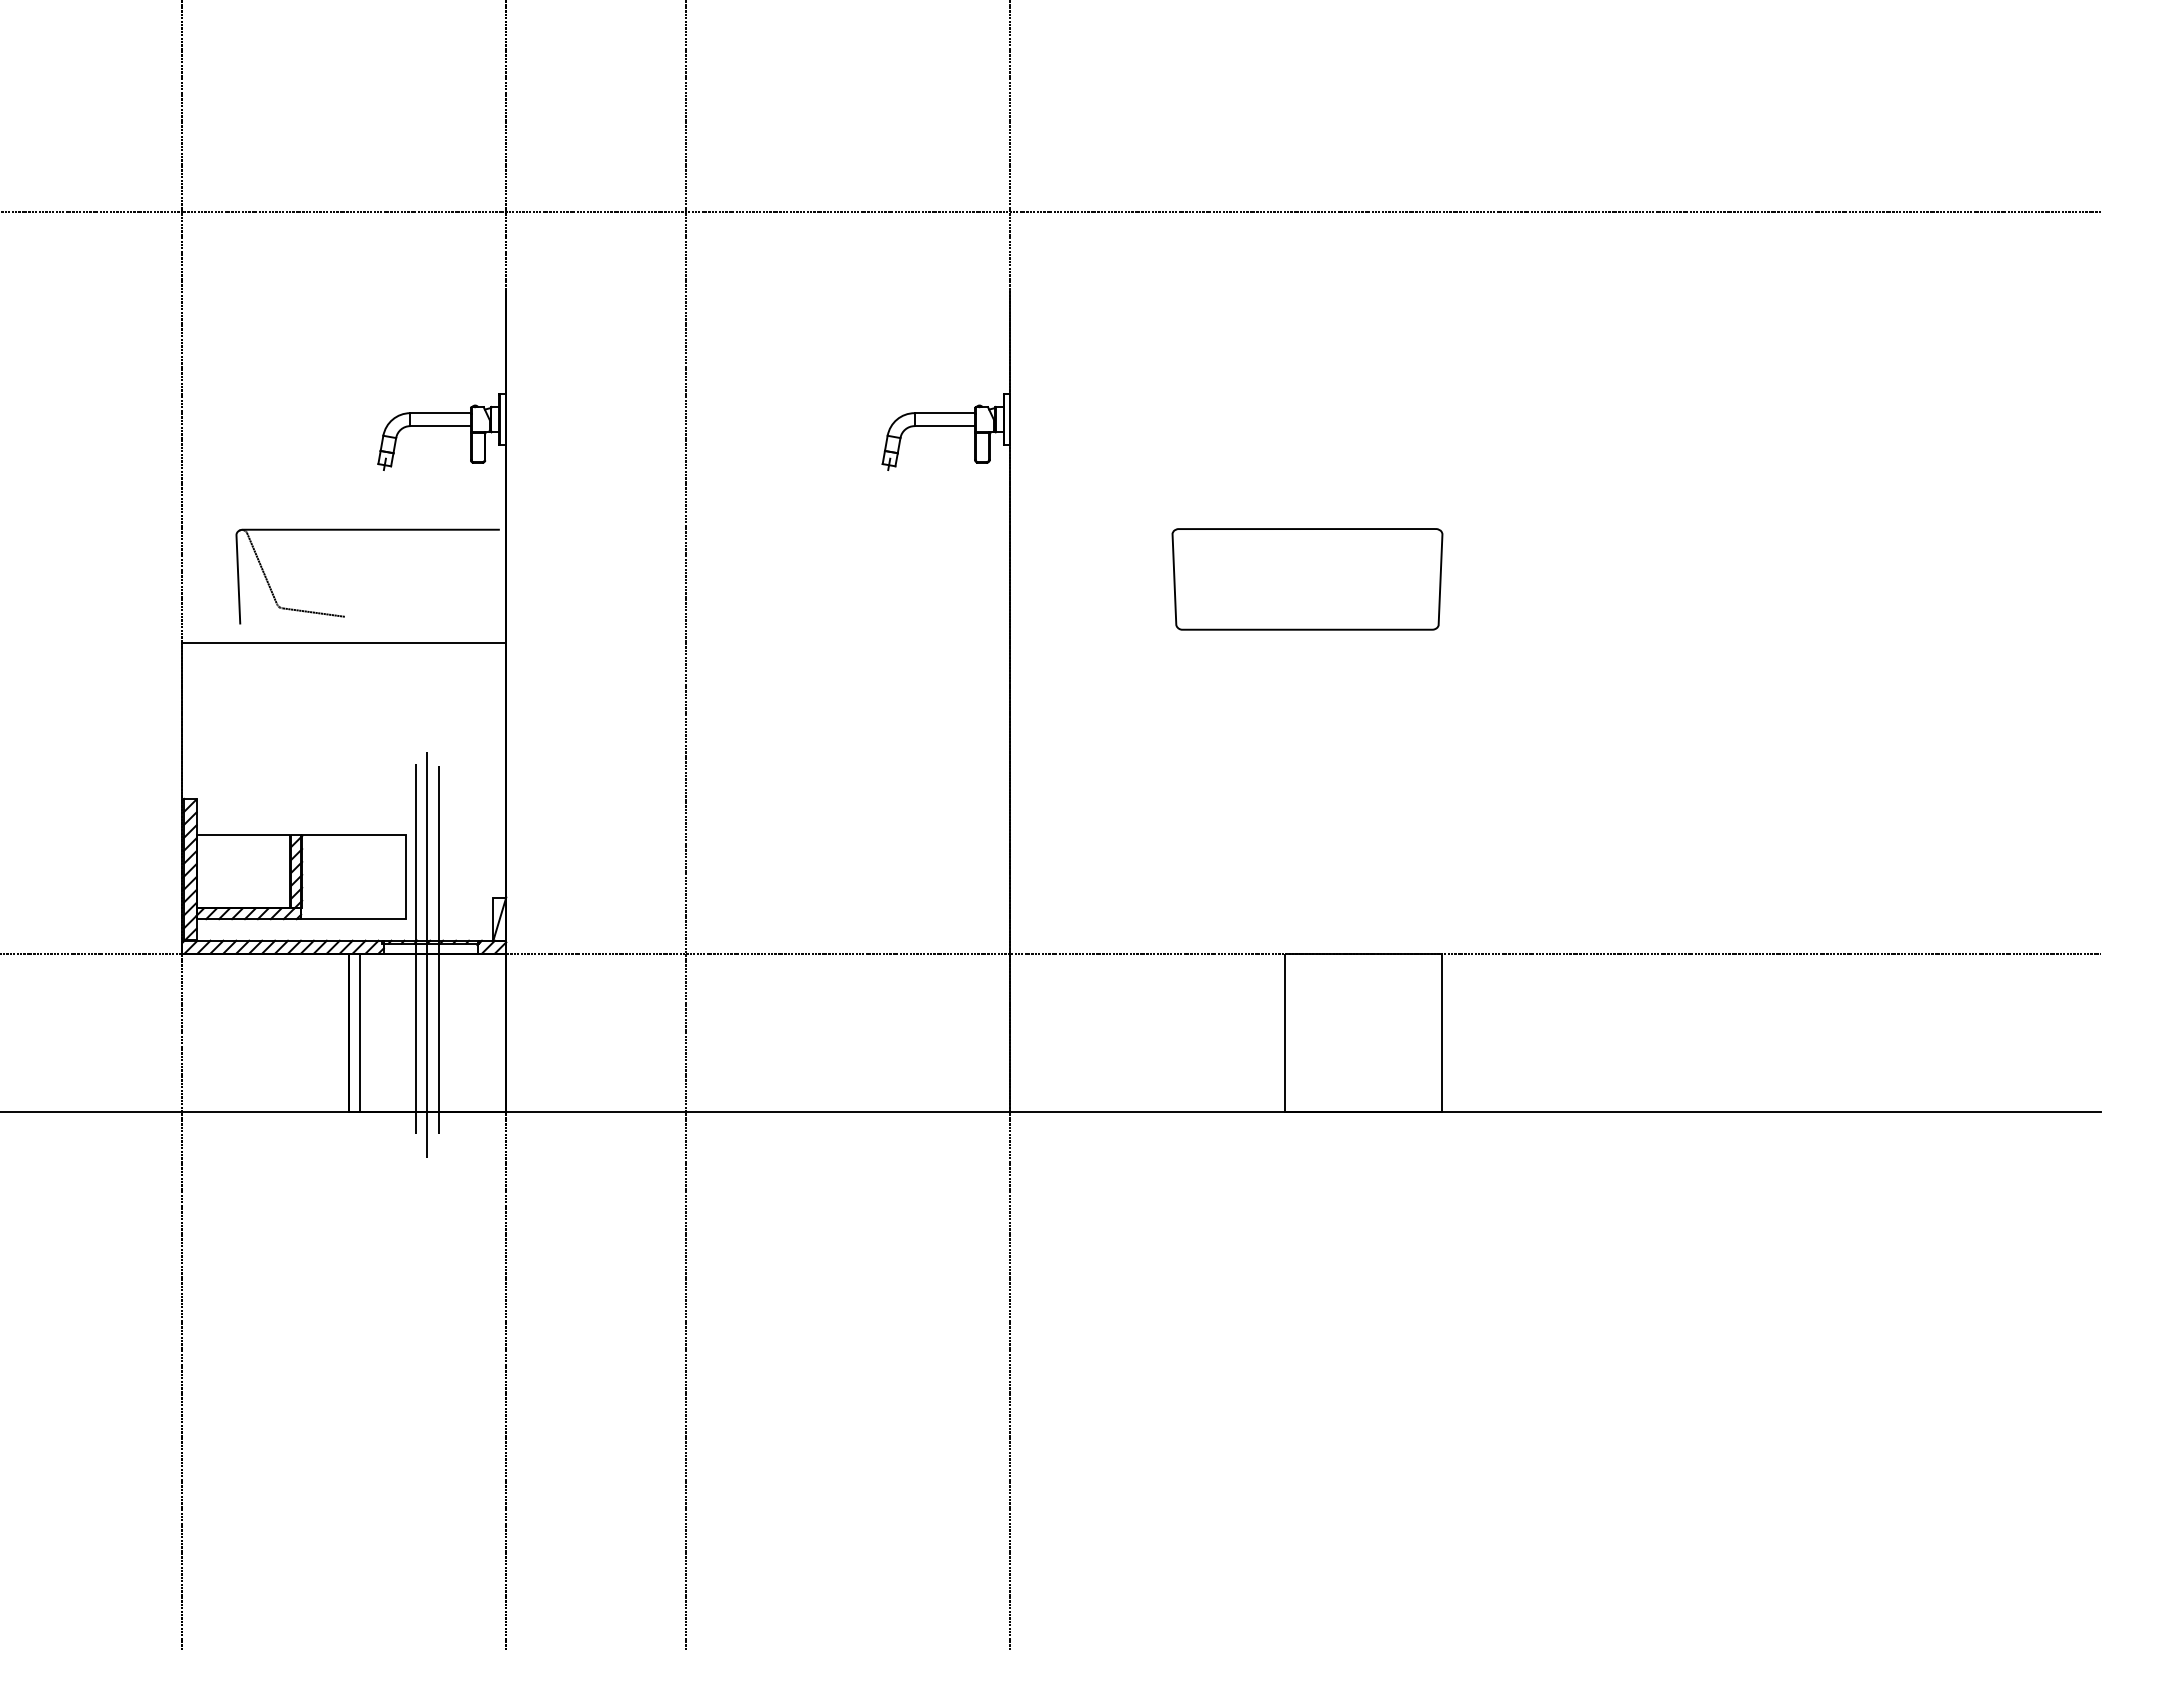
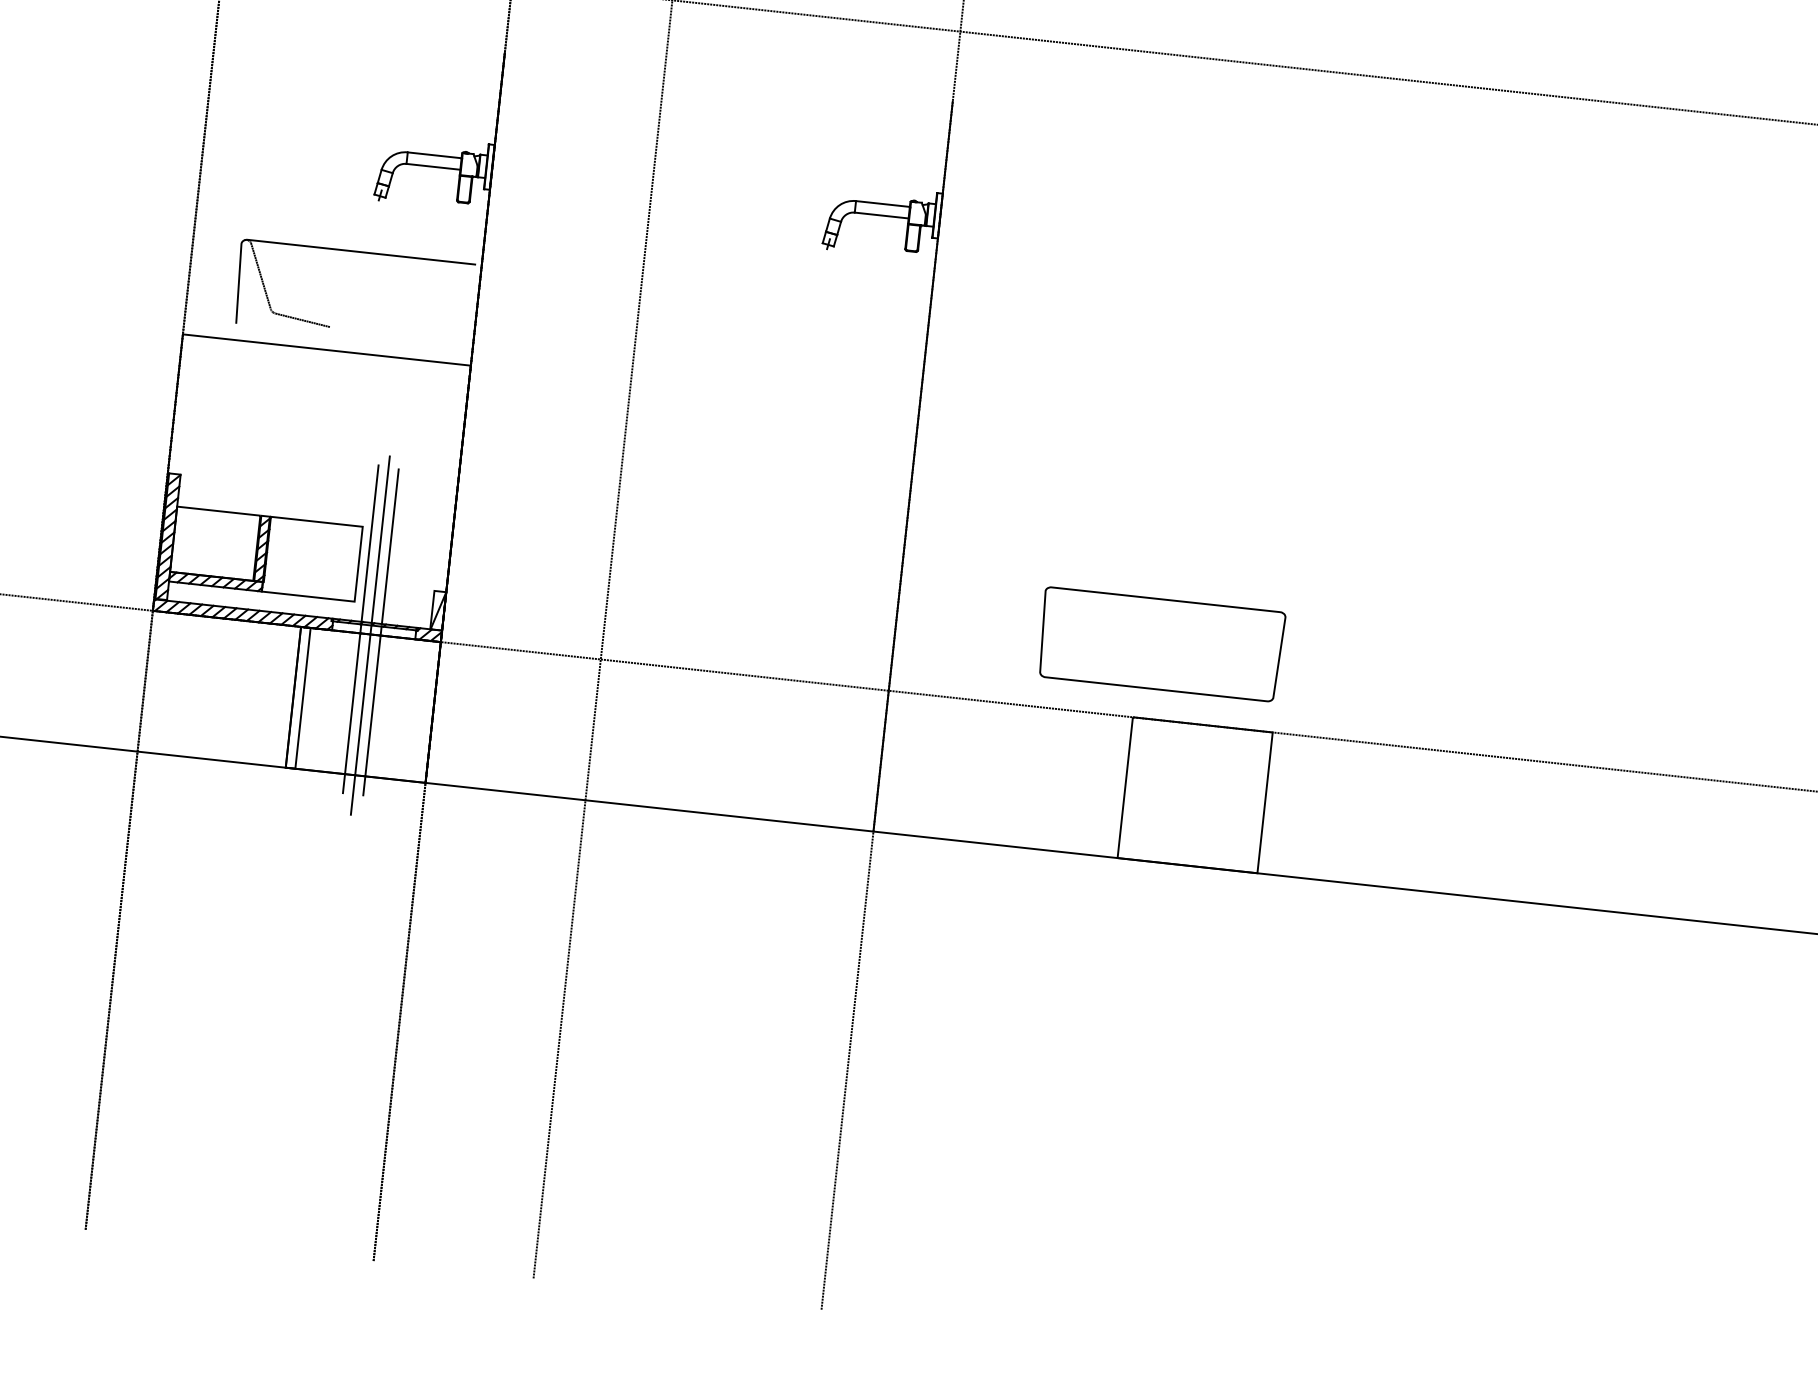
part: (1307, 579) -> (1161, 644), moved

